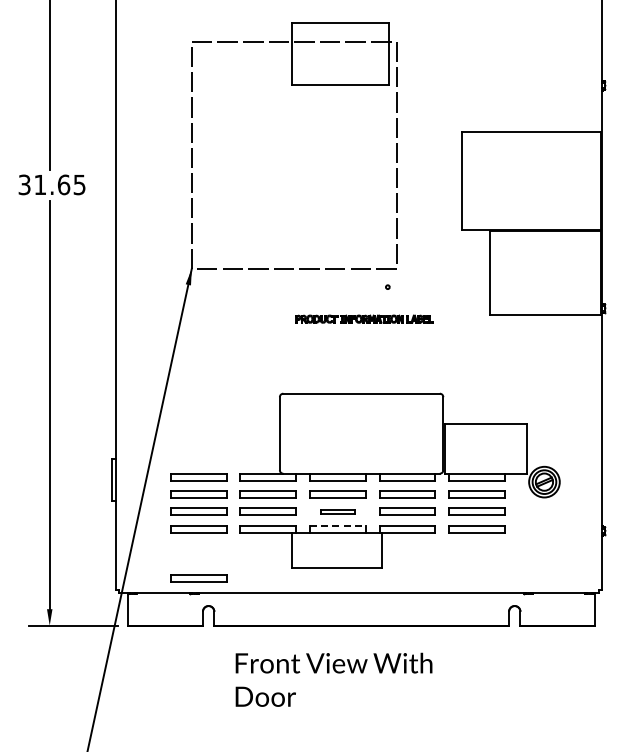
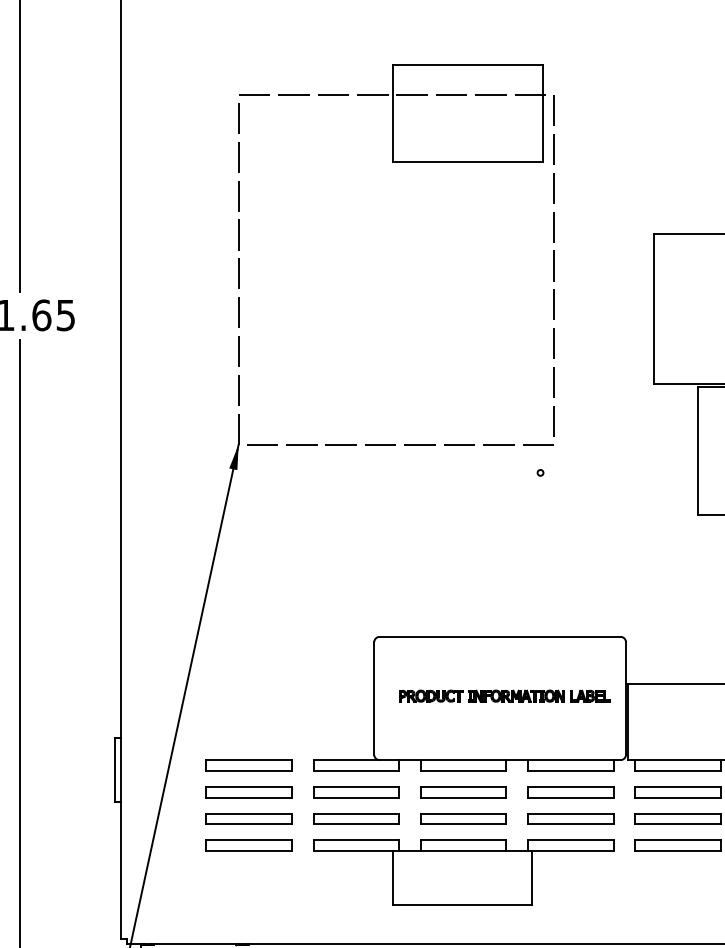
part: (364, 318) -> (504, 695), moved
part: (337, 511) -> (463, 818), size x1.67
line: (337, 525) -> (463, 839), dashed -> solid
part: (198, 578) -> (248, 921), removed

